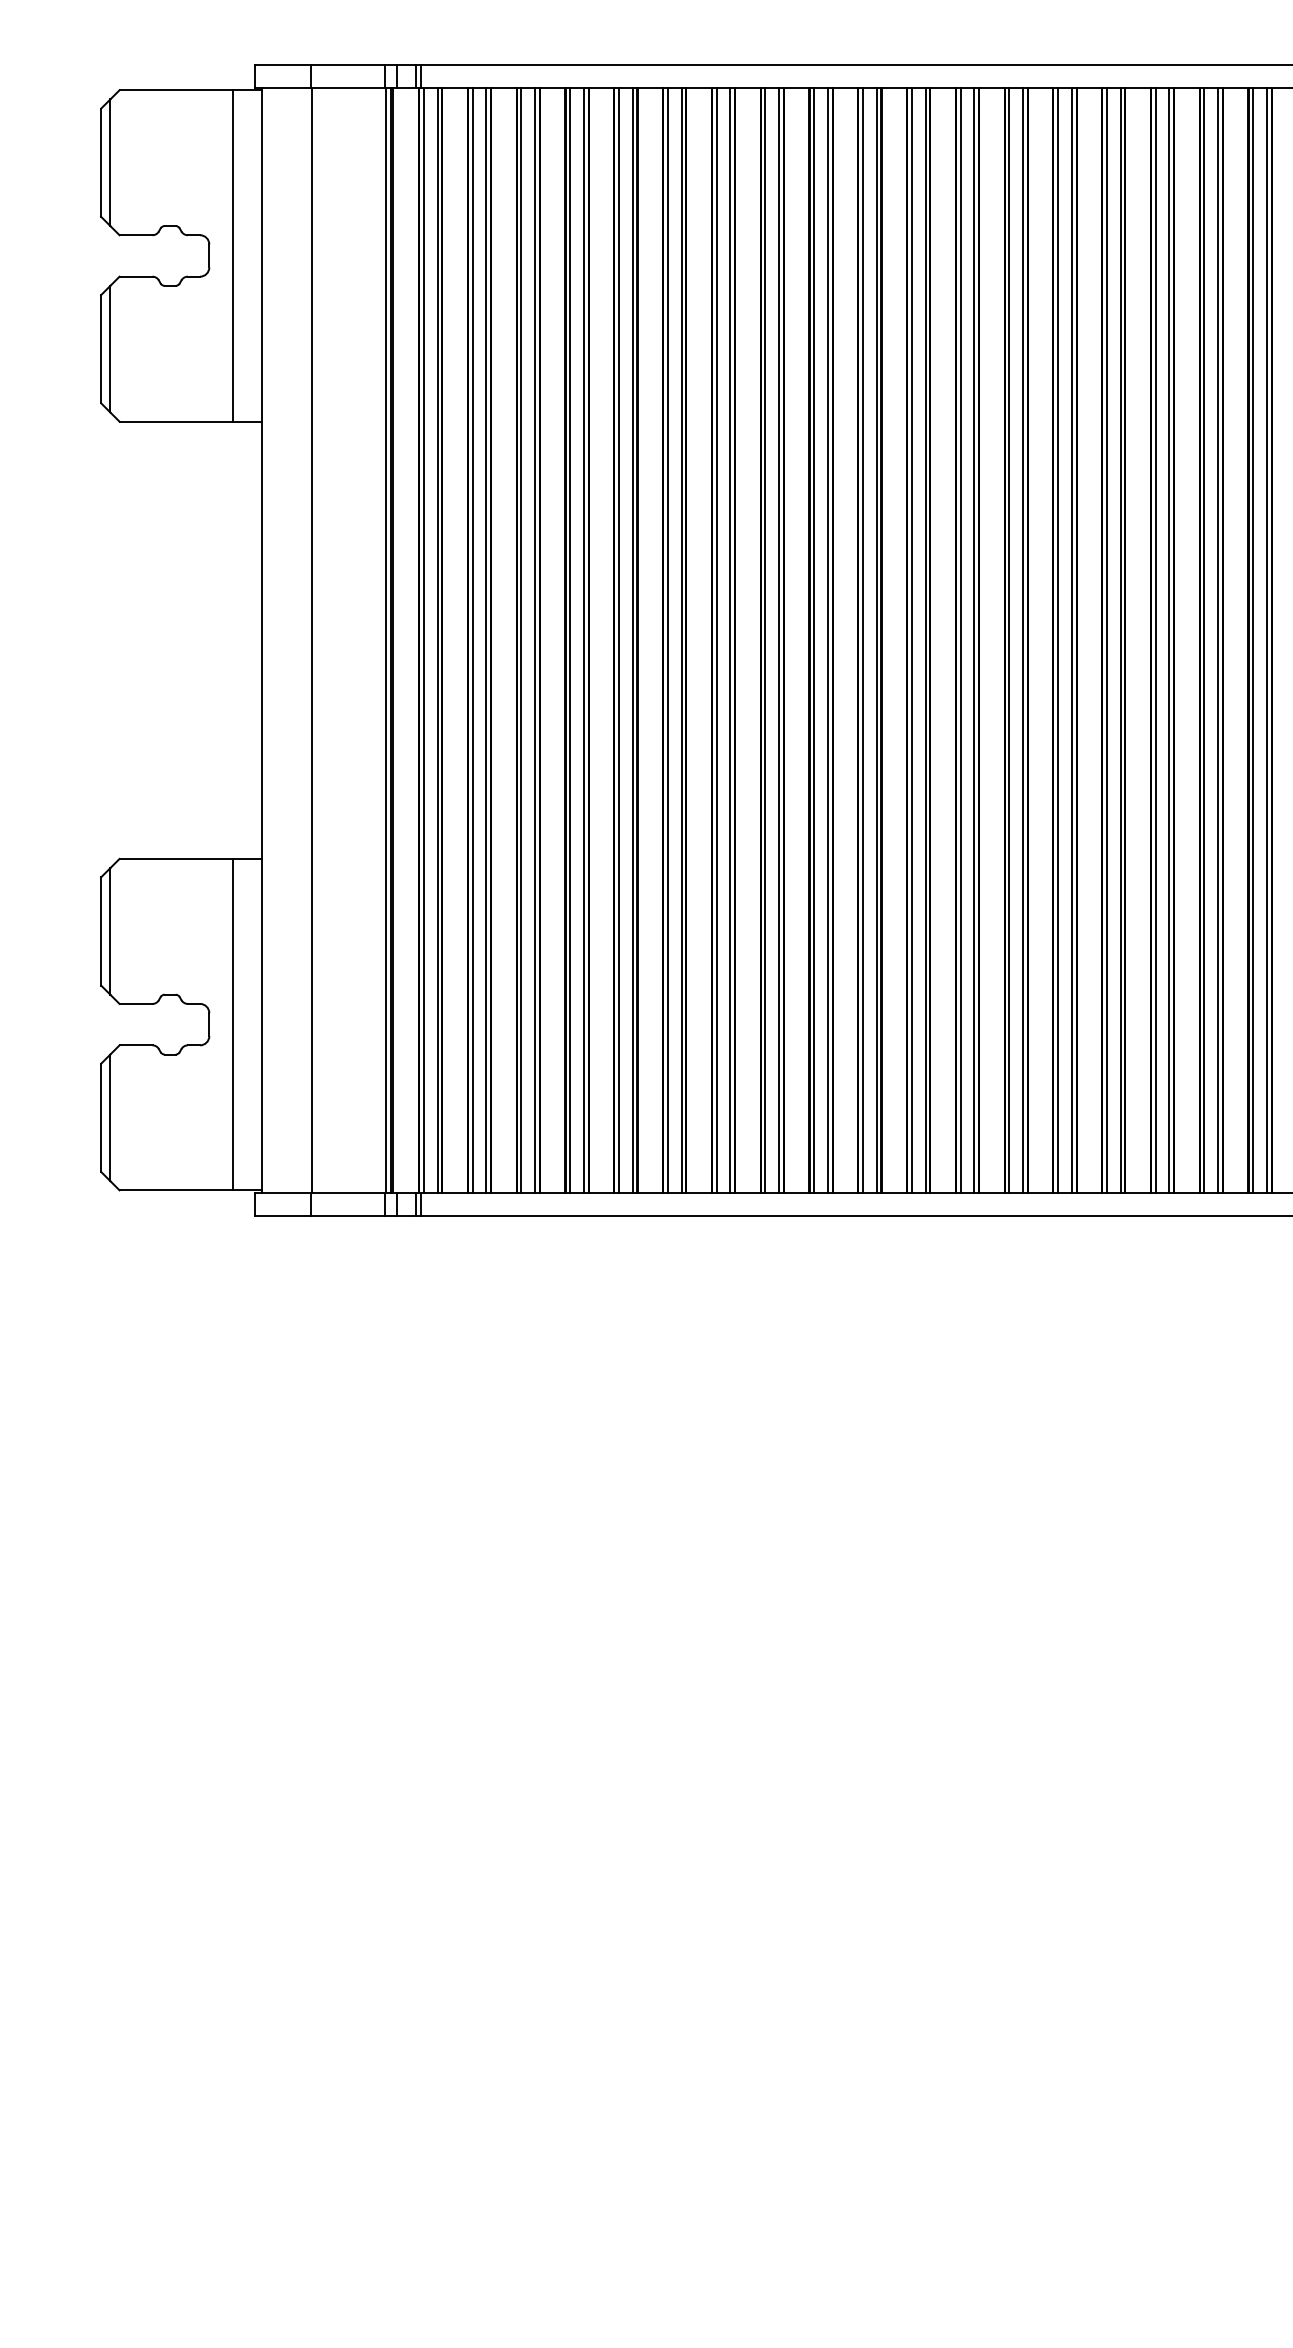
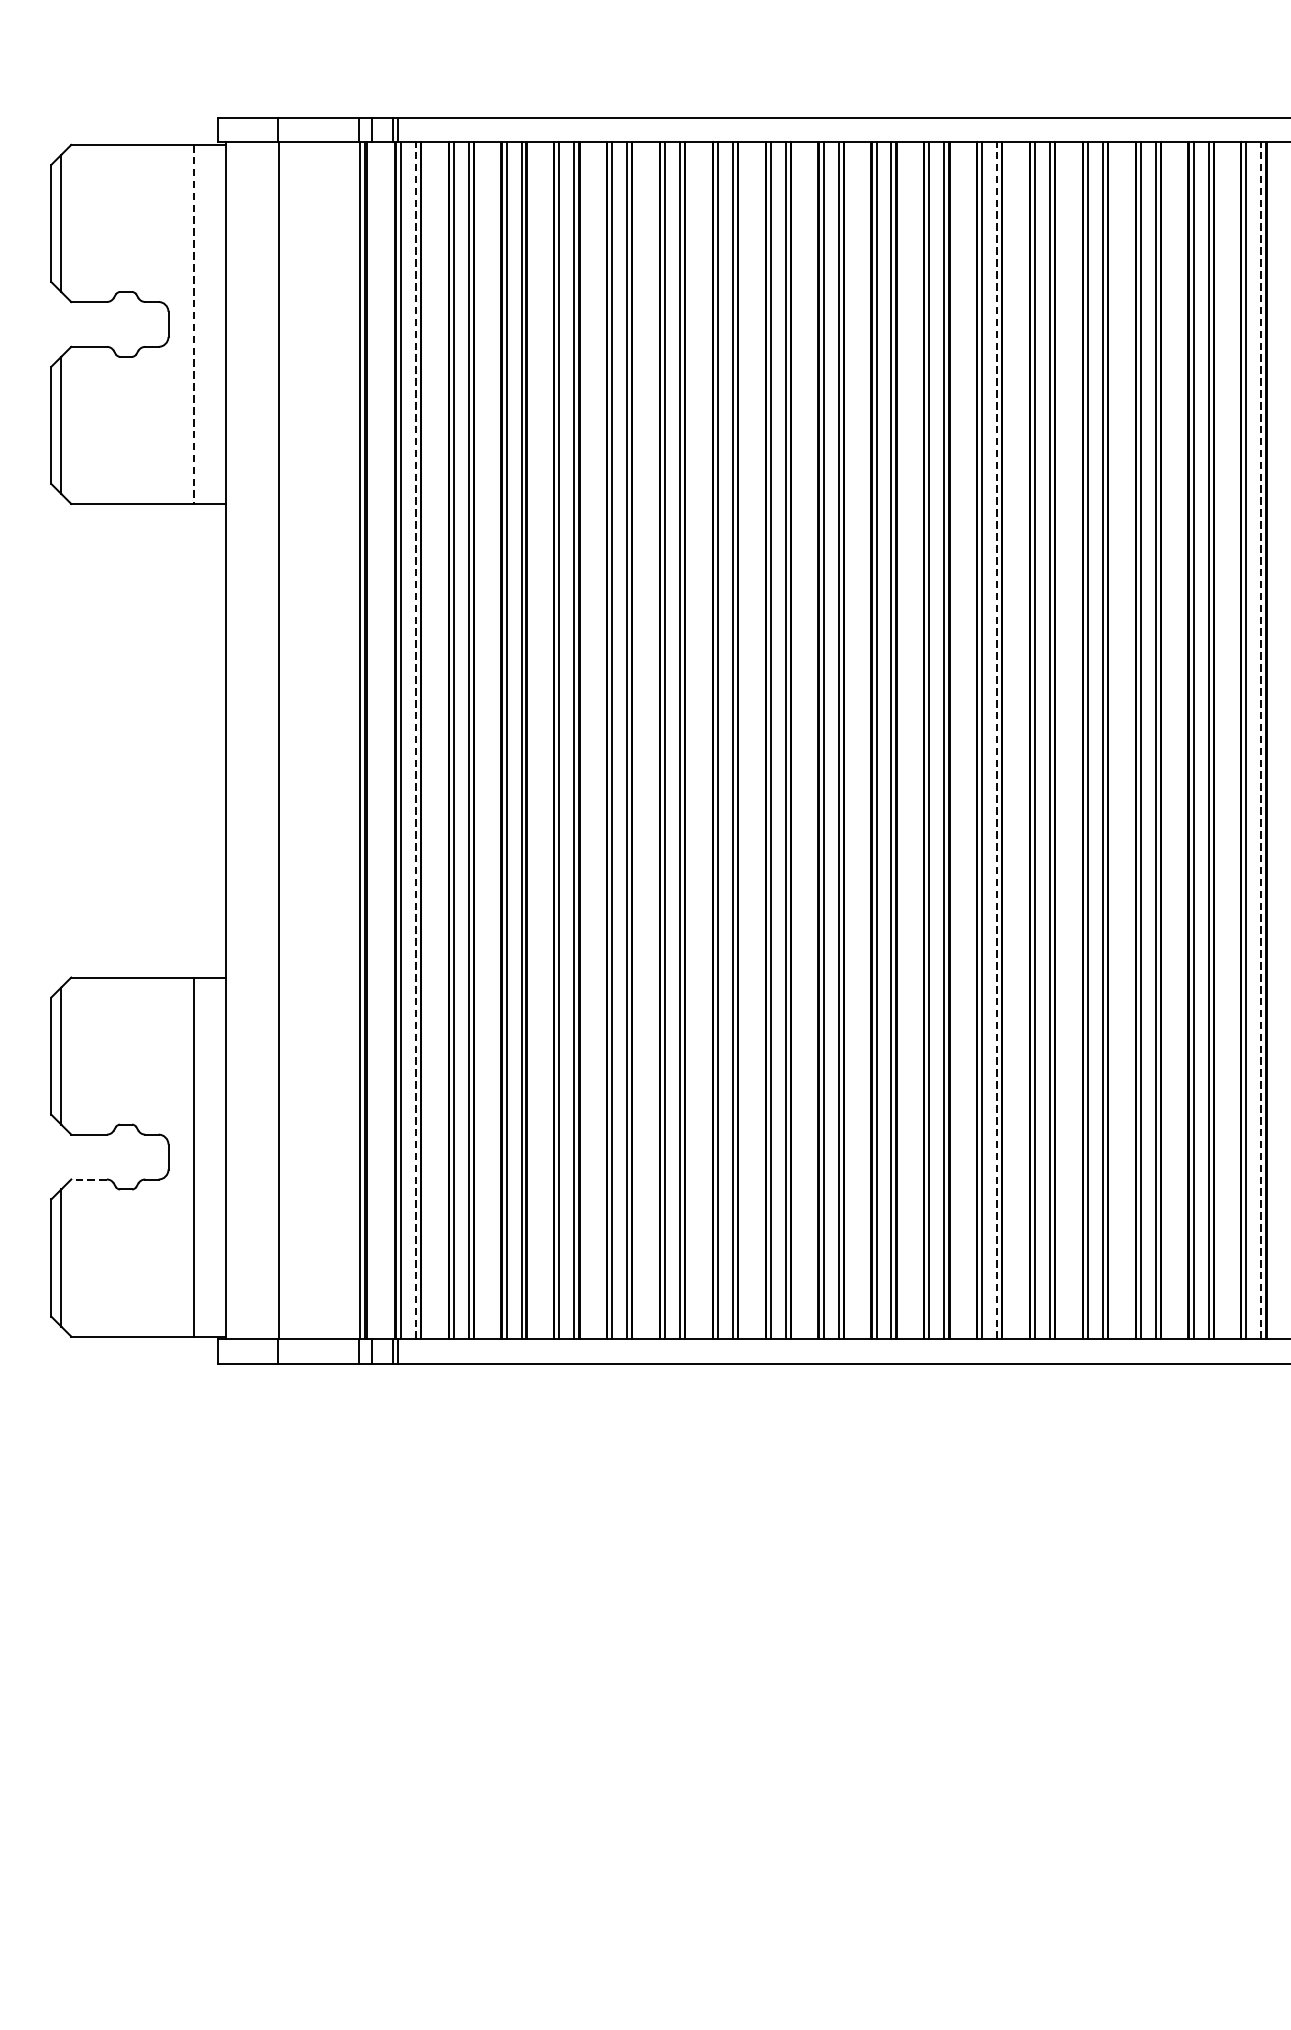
line: (232, 255) -> (193, 323), solid -> dashed
line: (437, 639) -> (415, 739), solid -> dashed
line: (974, 639) -> (997, 739), solid -> dashed
line: (1218, 639) -> (1261, 739), solid -> dashed
line: (135, 1045) -> (88, 1179), solid -> dashed

